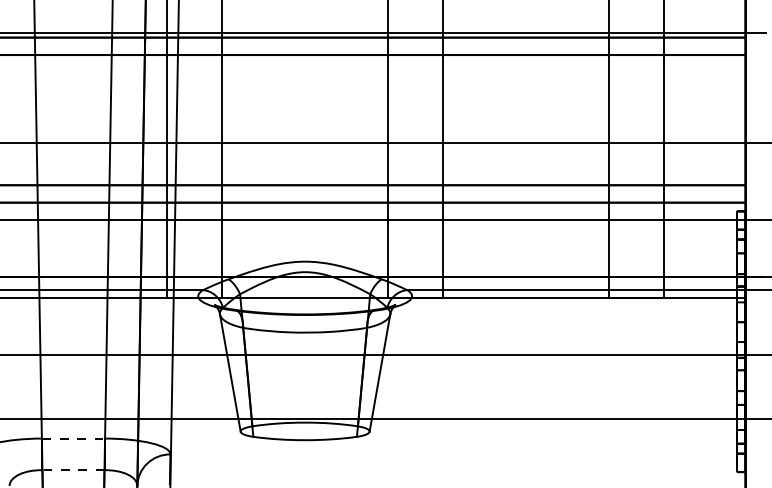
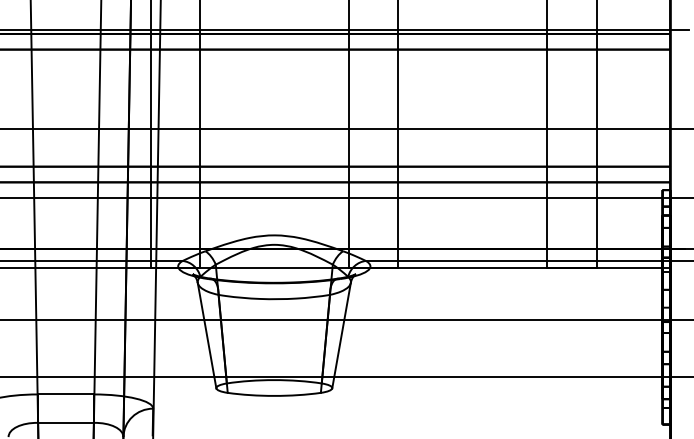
line: (74, 438) -> (66, 394), dashed -> solid
line: (74, 469) -> (66, 422), dashed -> solid

